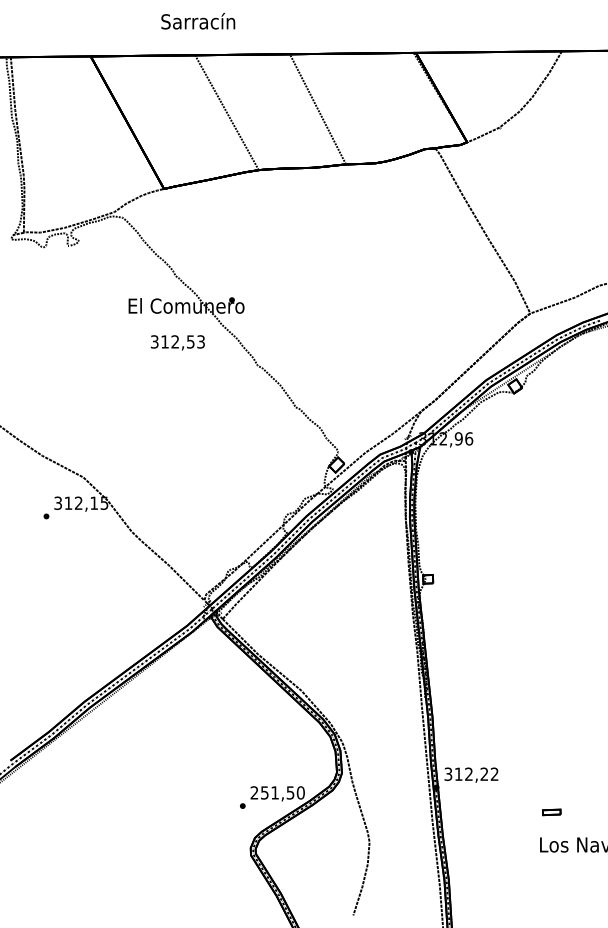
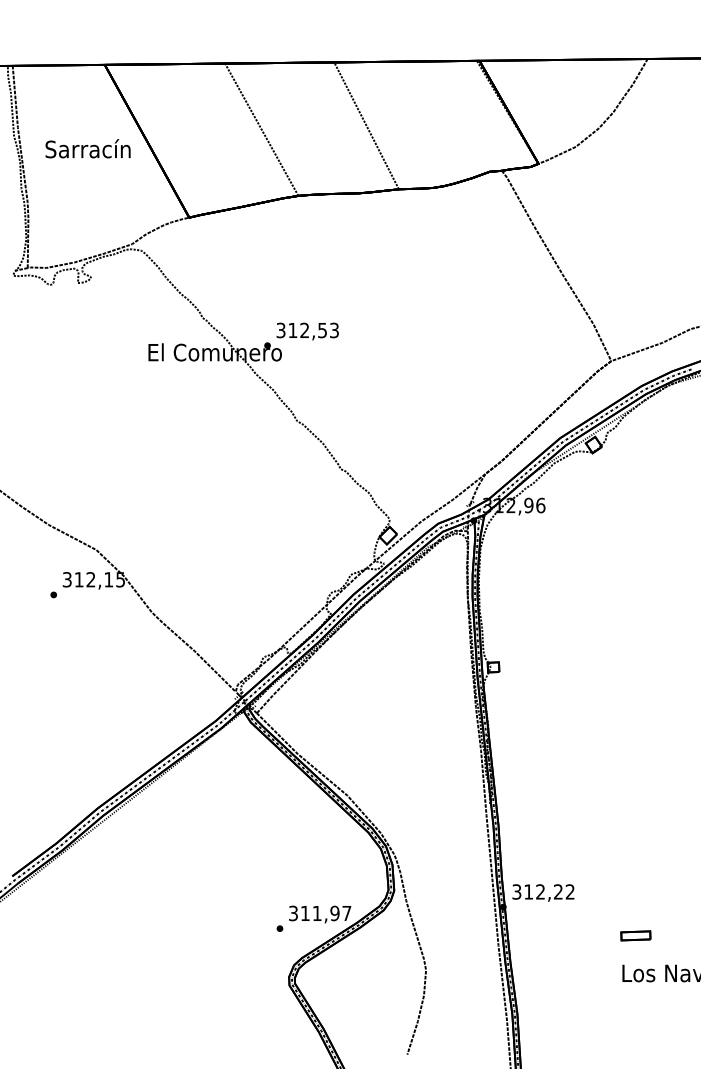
text: (198, 21) -> (88, 149), moved
text: (177, 342) -> (307, 331), moved
text: (277, 792) -> (319, 912), 251,50 -> 311,97
part: (551, 812) -> (635, 936), size x1.43

